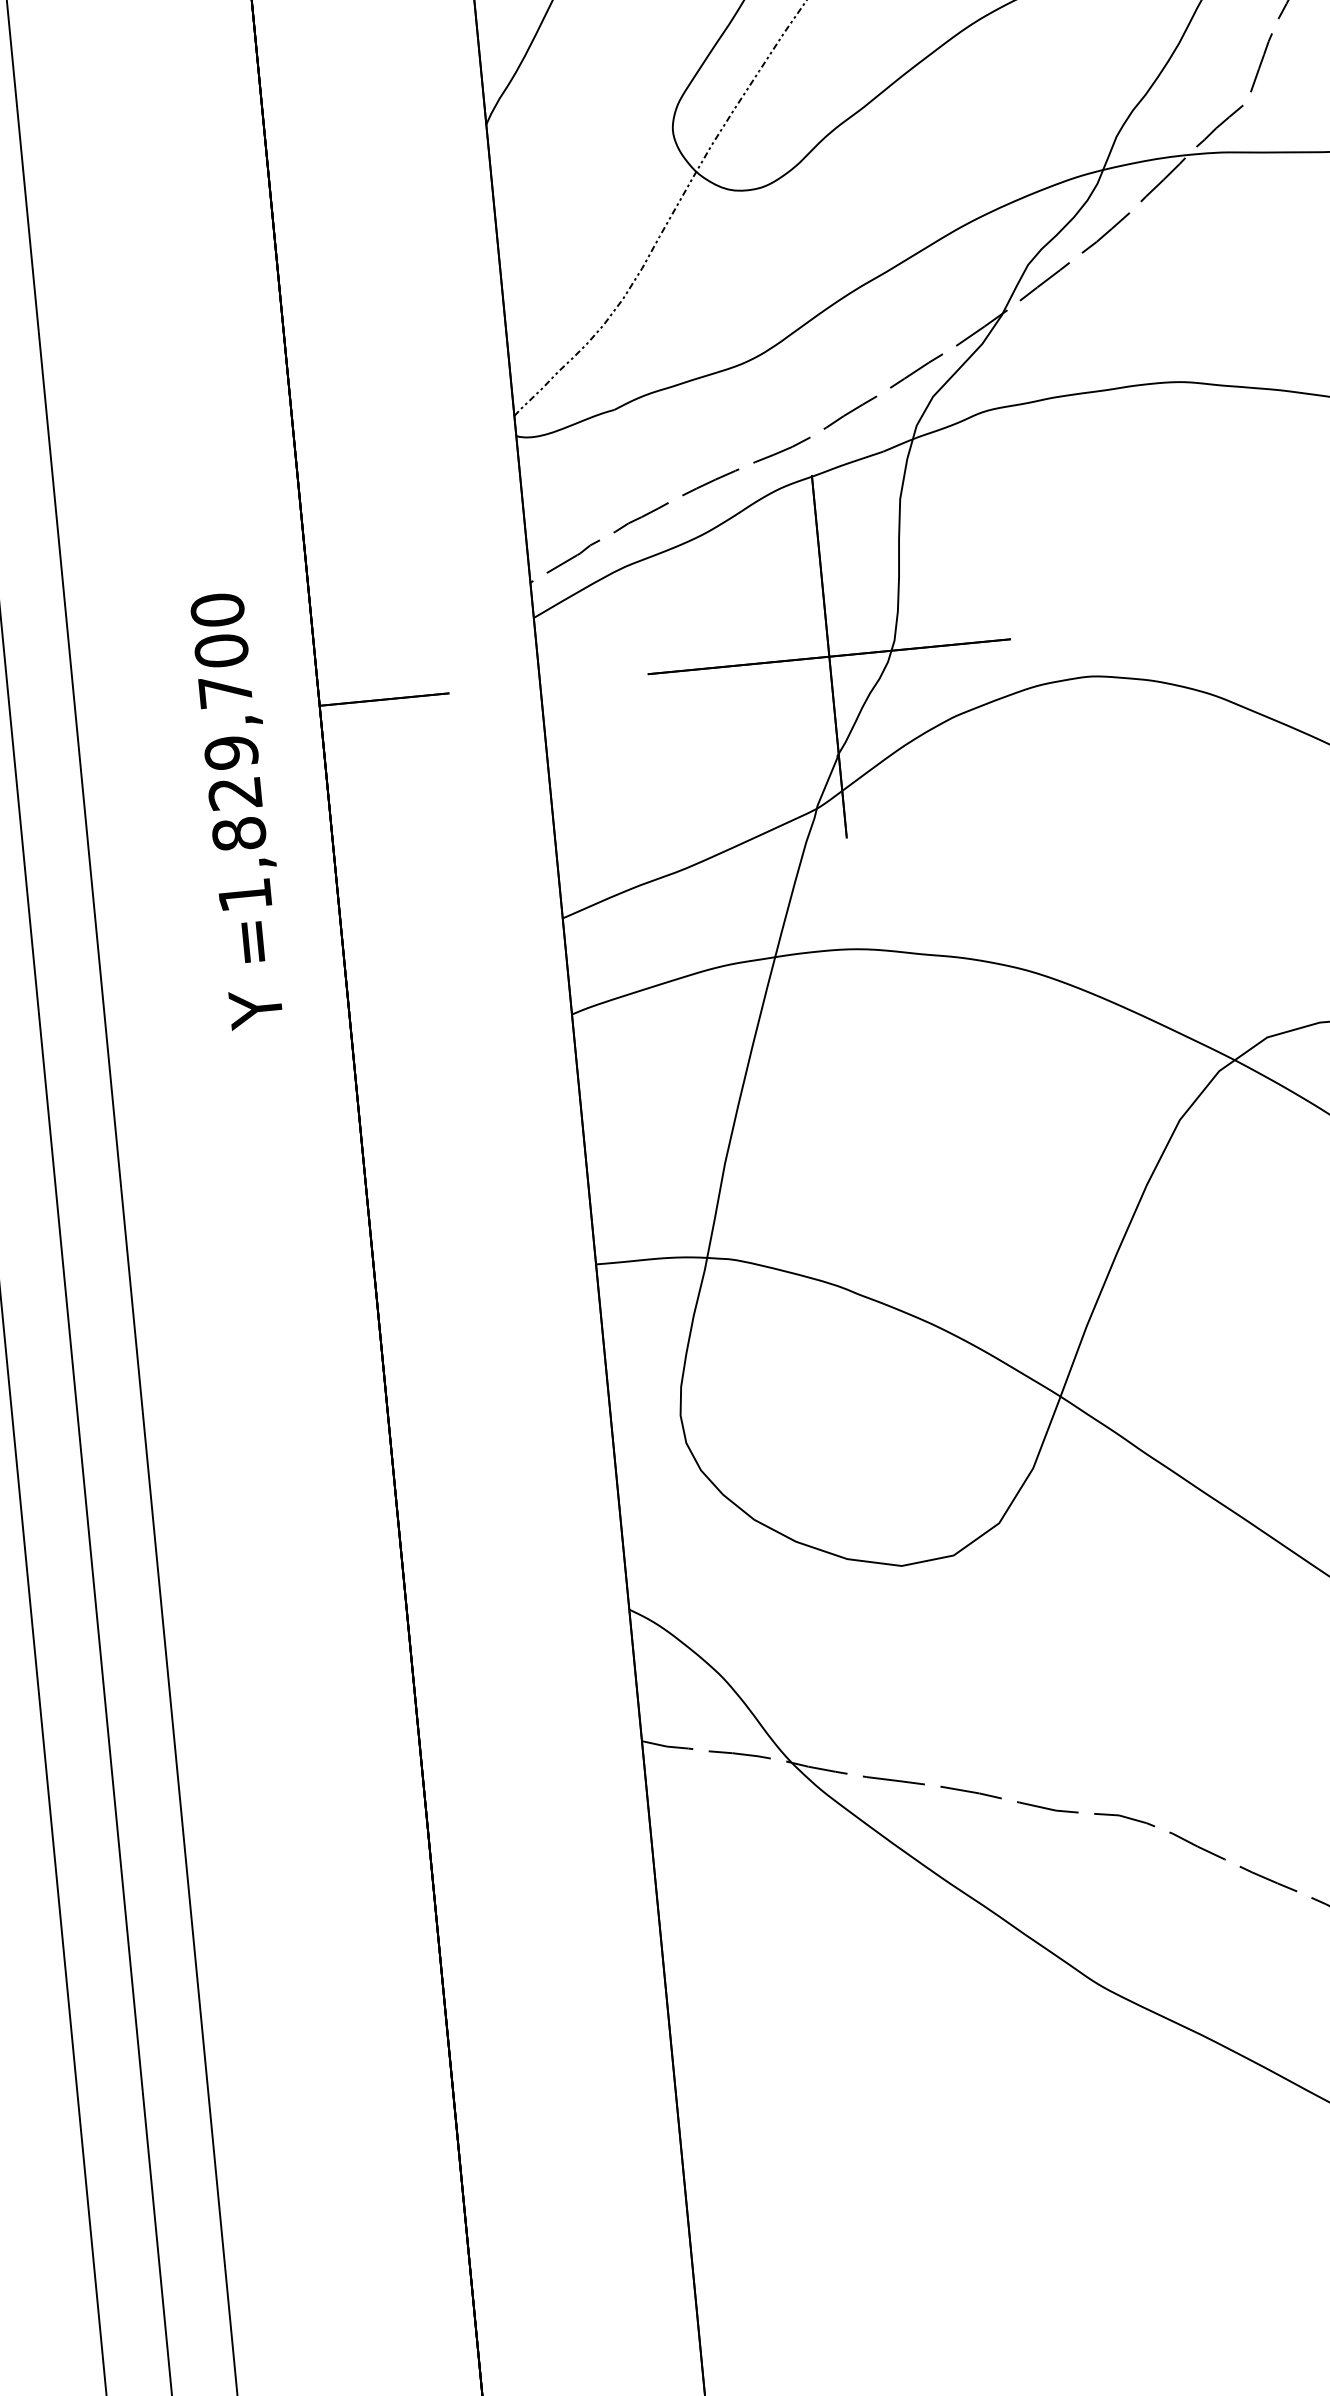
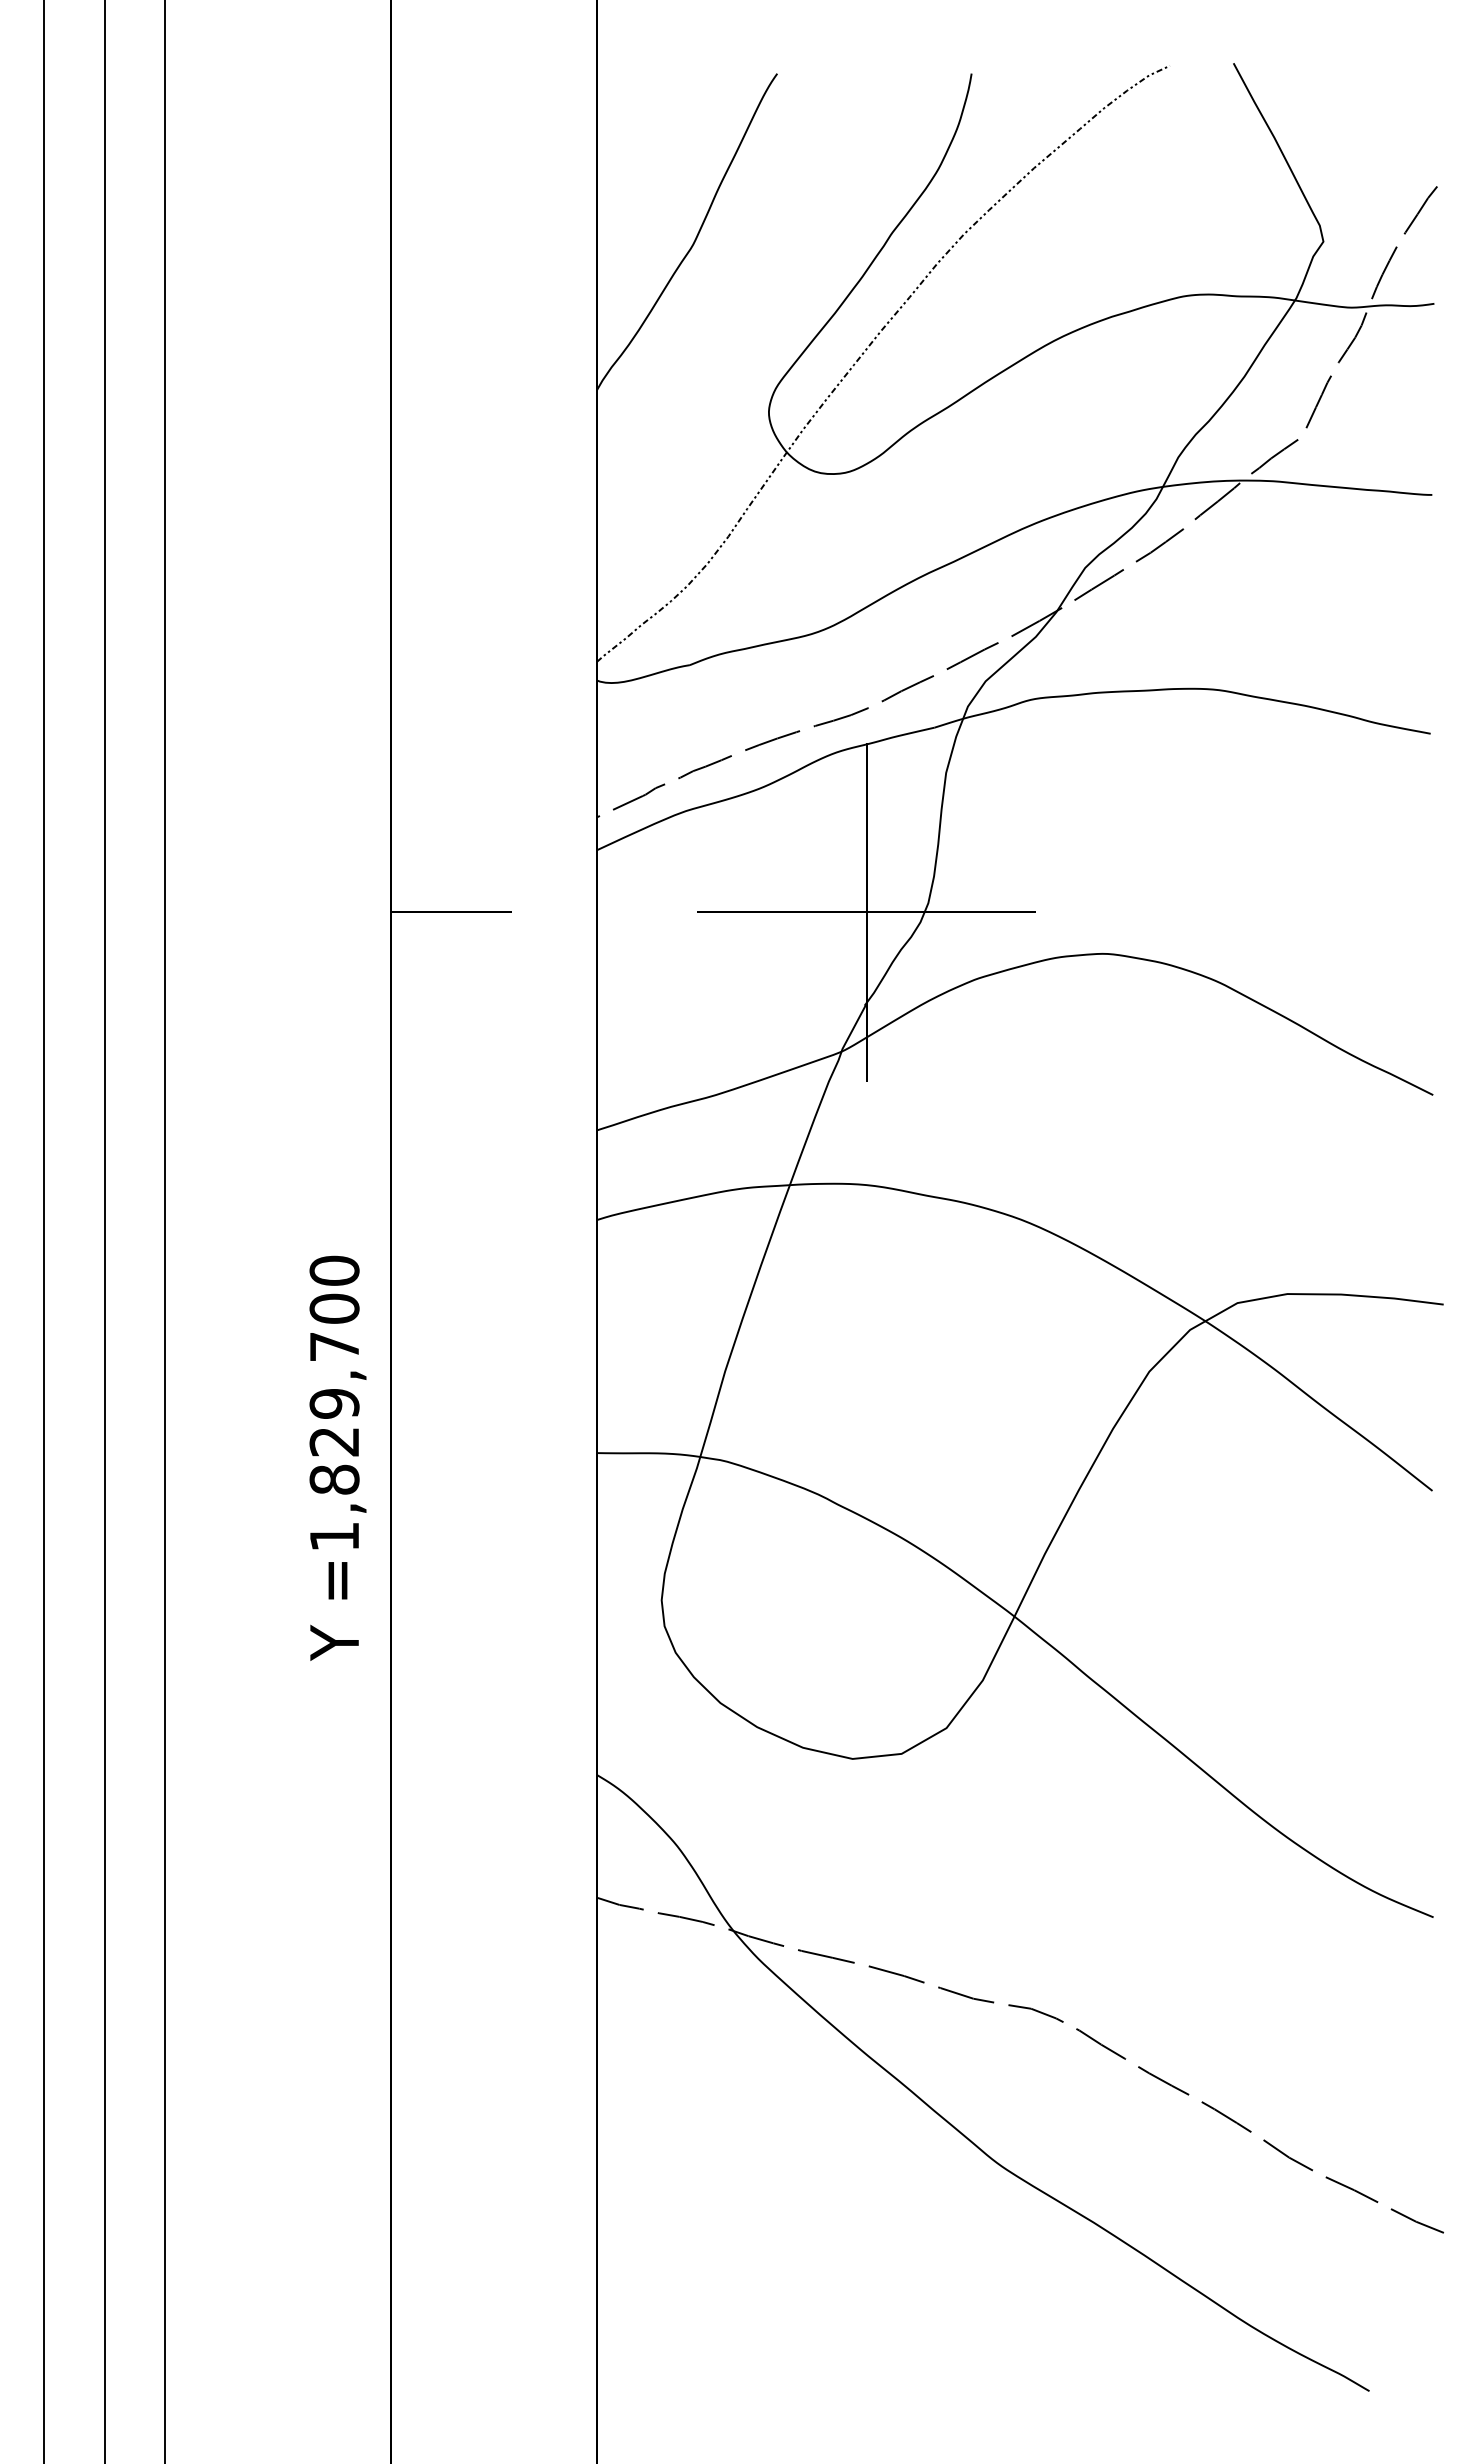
text: (240, 809) -> (337, 1457), moved

